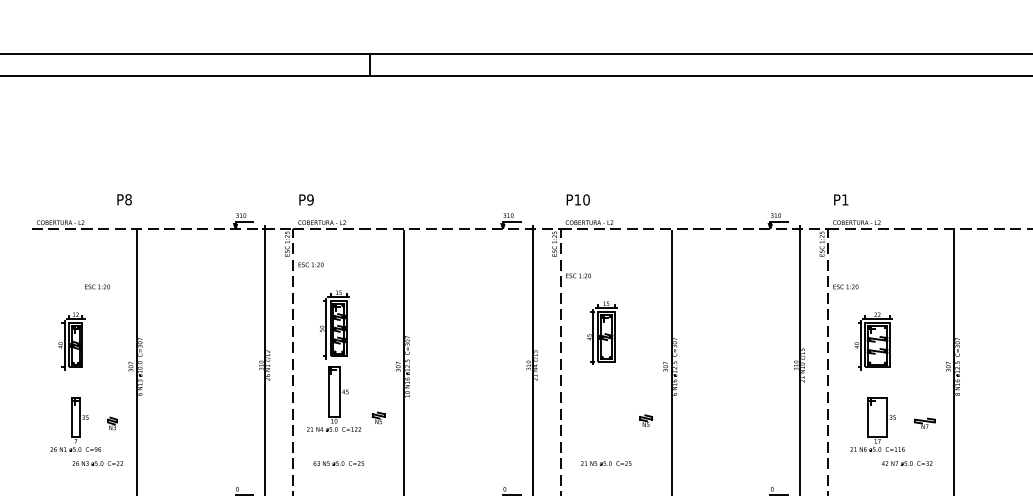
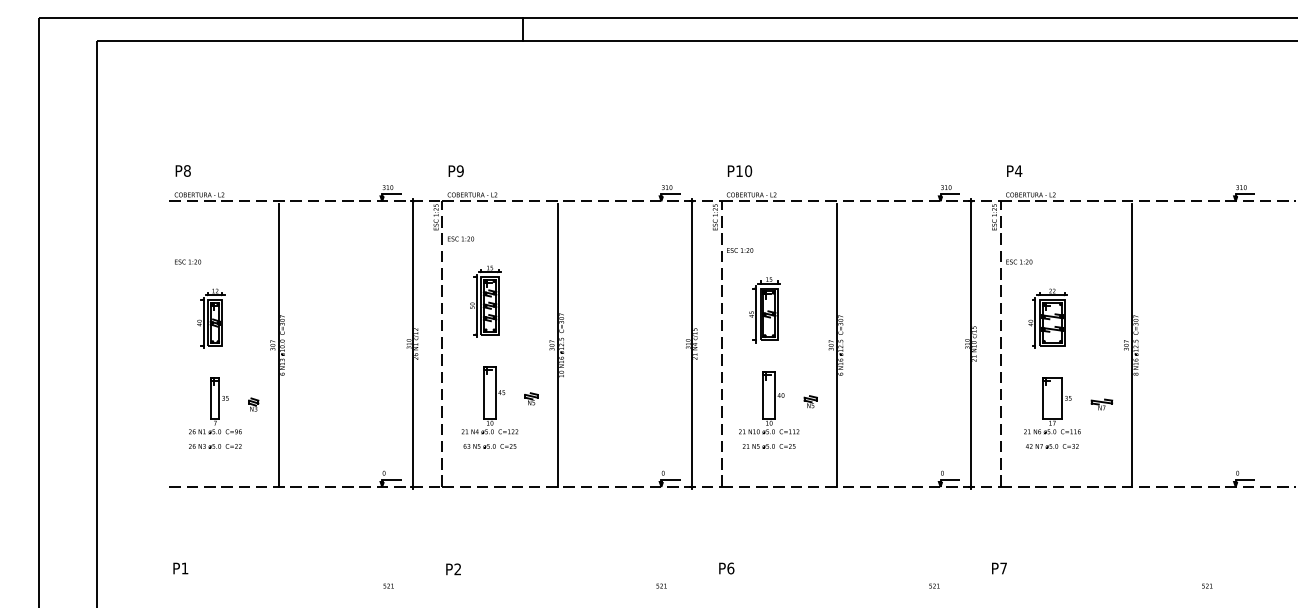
text: (123, 199) -> (182, 170), moved
text: (845, 199) -> (1018, 170), P1 -> P4
text: (97, 286) -> (188, 261), moved
part: (333, 399) -> (489, 400), moved
part: (606, 421) -> (769, 402), added
text: (97, 463) -> (215, 446), moved
text: (907, 463) -> (1052, 446), moved

